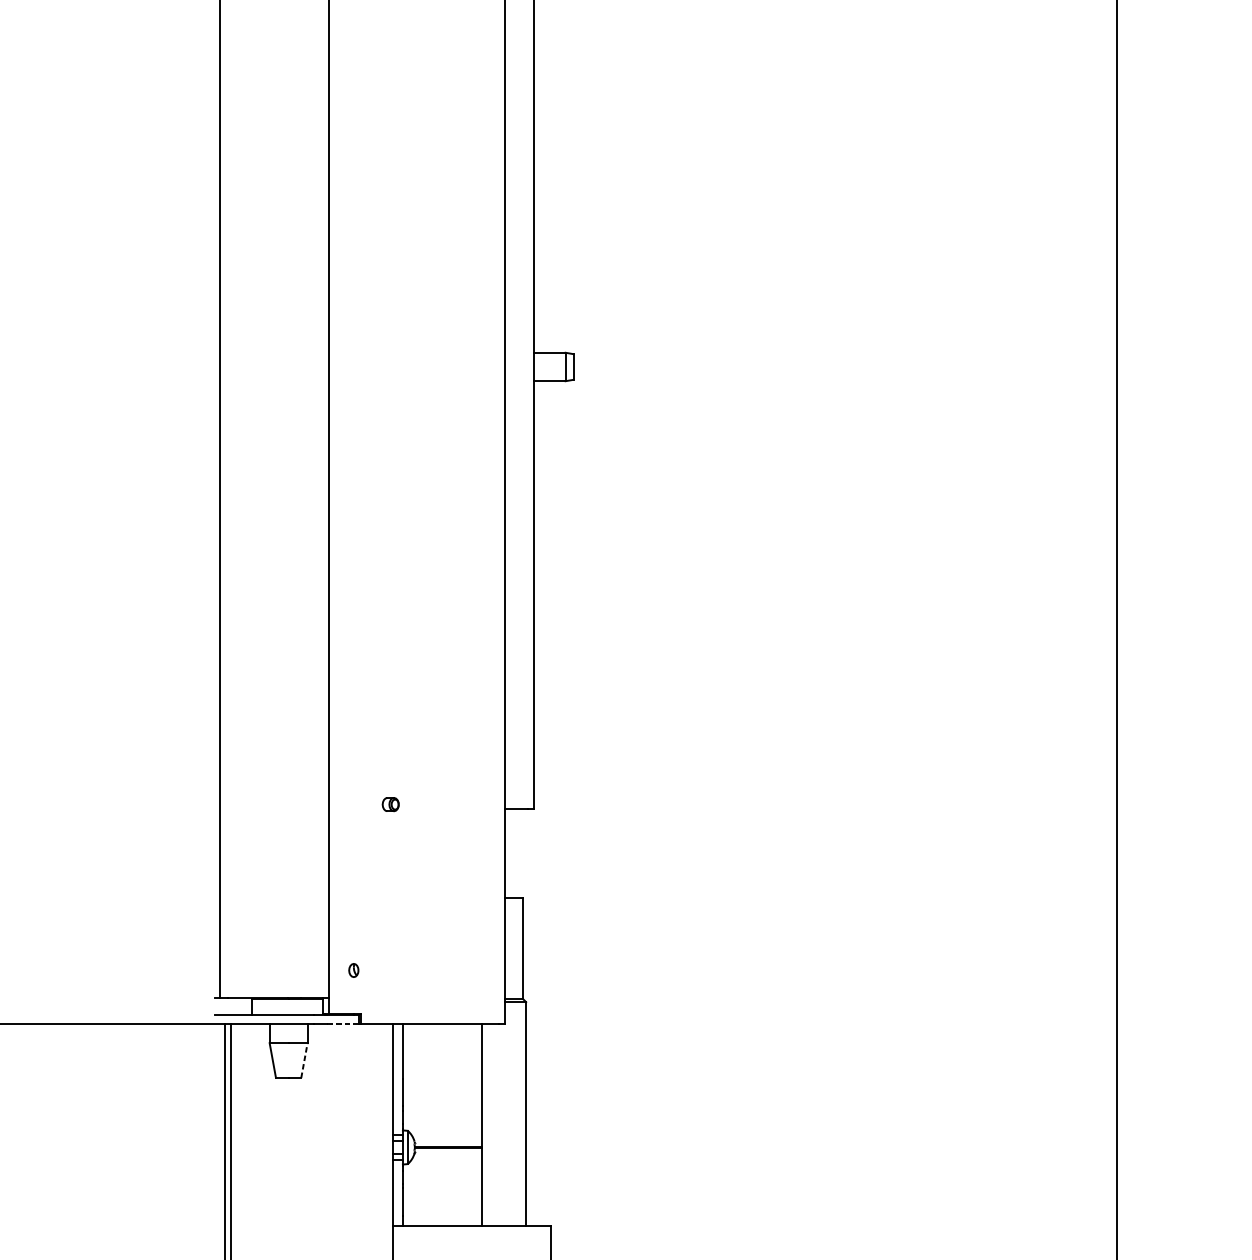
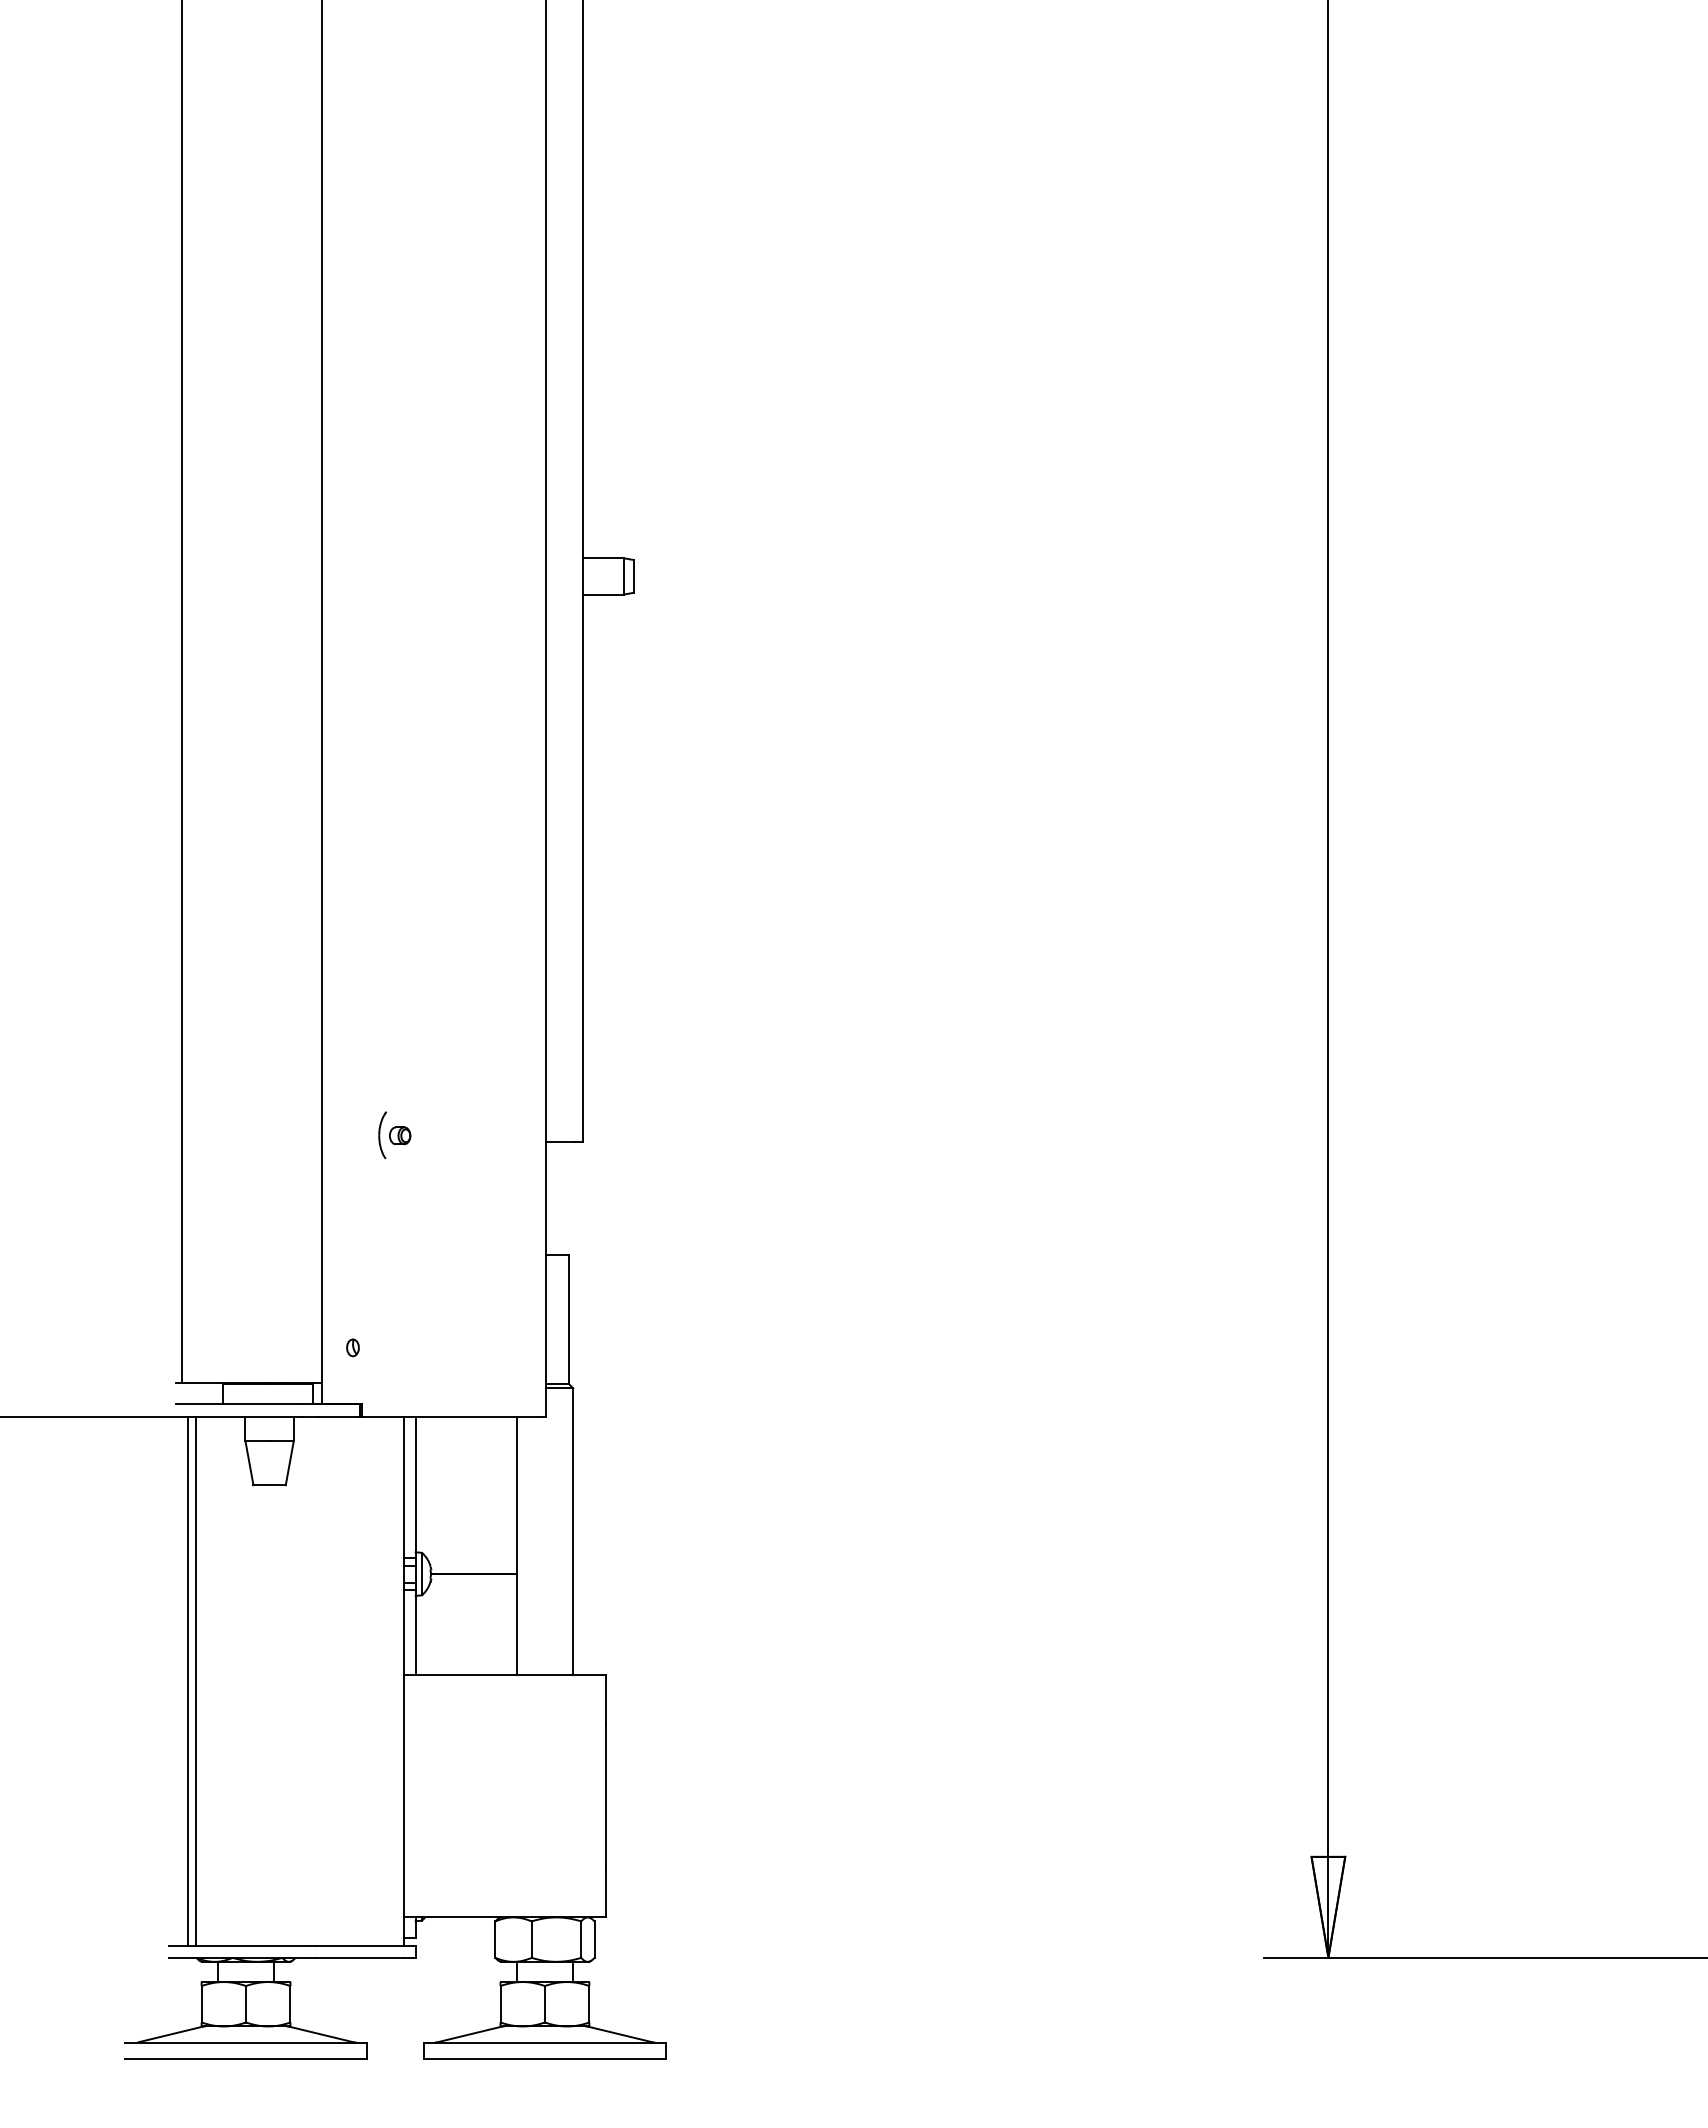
part: (376, 804) -> (382, 1135), added
line: (343, 1024) -> (339, 1416), dashed -> solid
line: (304, 1060) -> (289, 1463), dashed -> solid

